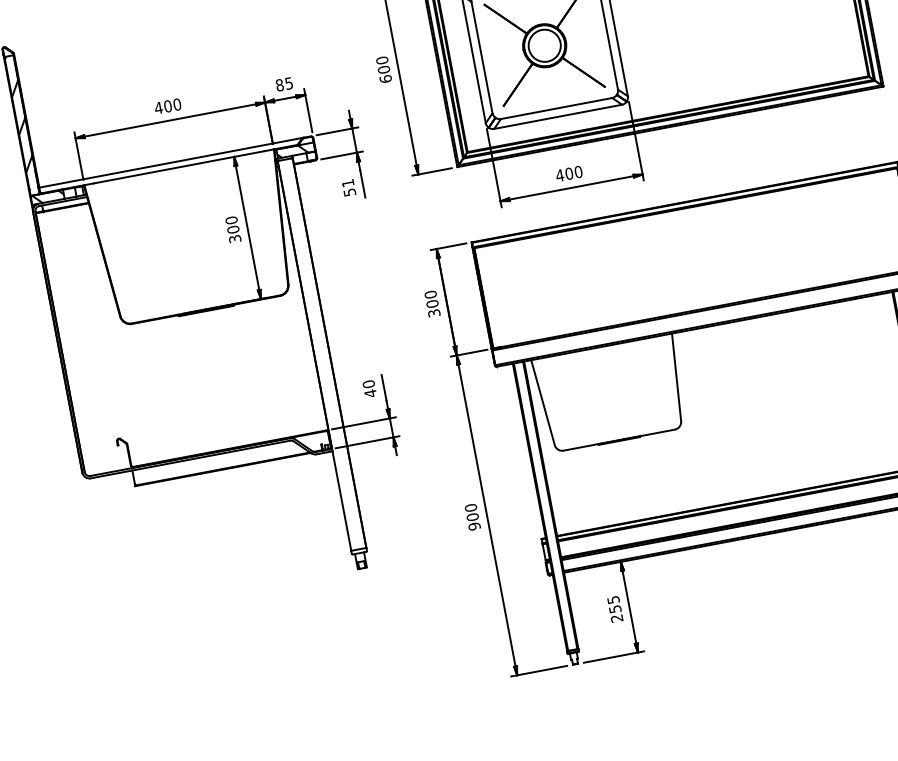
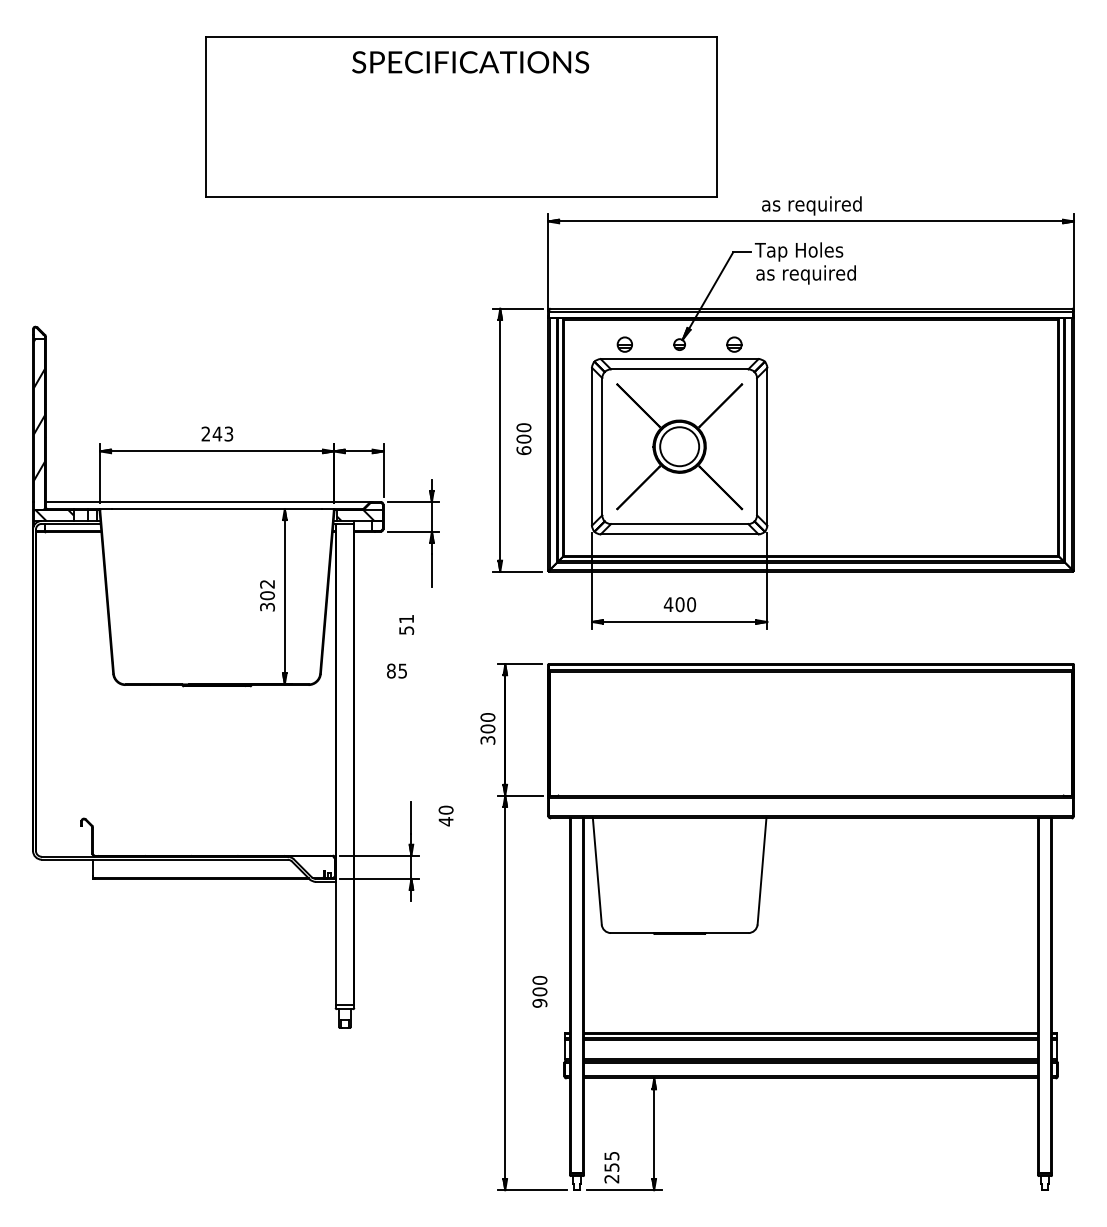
text: (383, 69) -> (523, 438), moved
text: (283, 83) -> (396, 670), moved
text: (167, 105) -> (217, 433), 400 -> 243
text: (348, 187) -> (406, 624), moved
text: (231, 219) -> (267, 583), 300 -> 302
text: (369, 388) -> (445, 815), moved
text: (472, 516) -> (539, 991), moved
text: (614, 609) -> (611, 1167), moved

